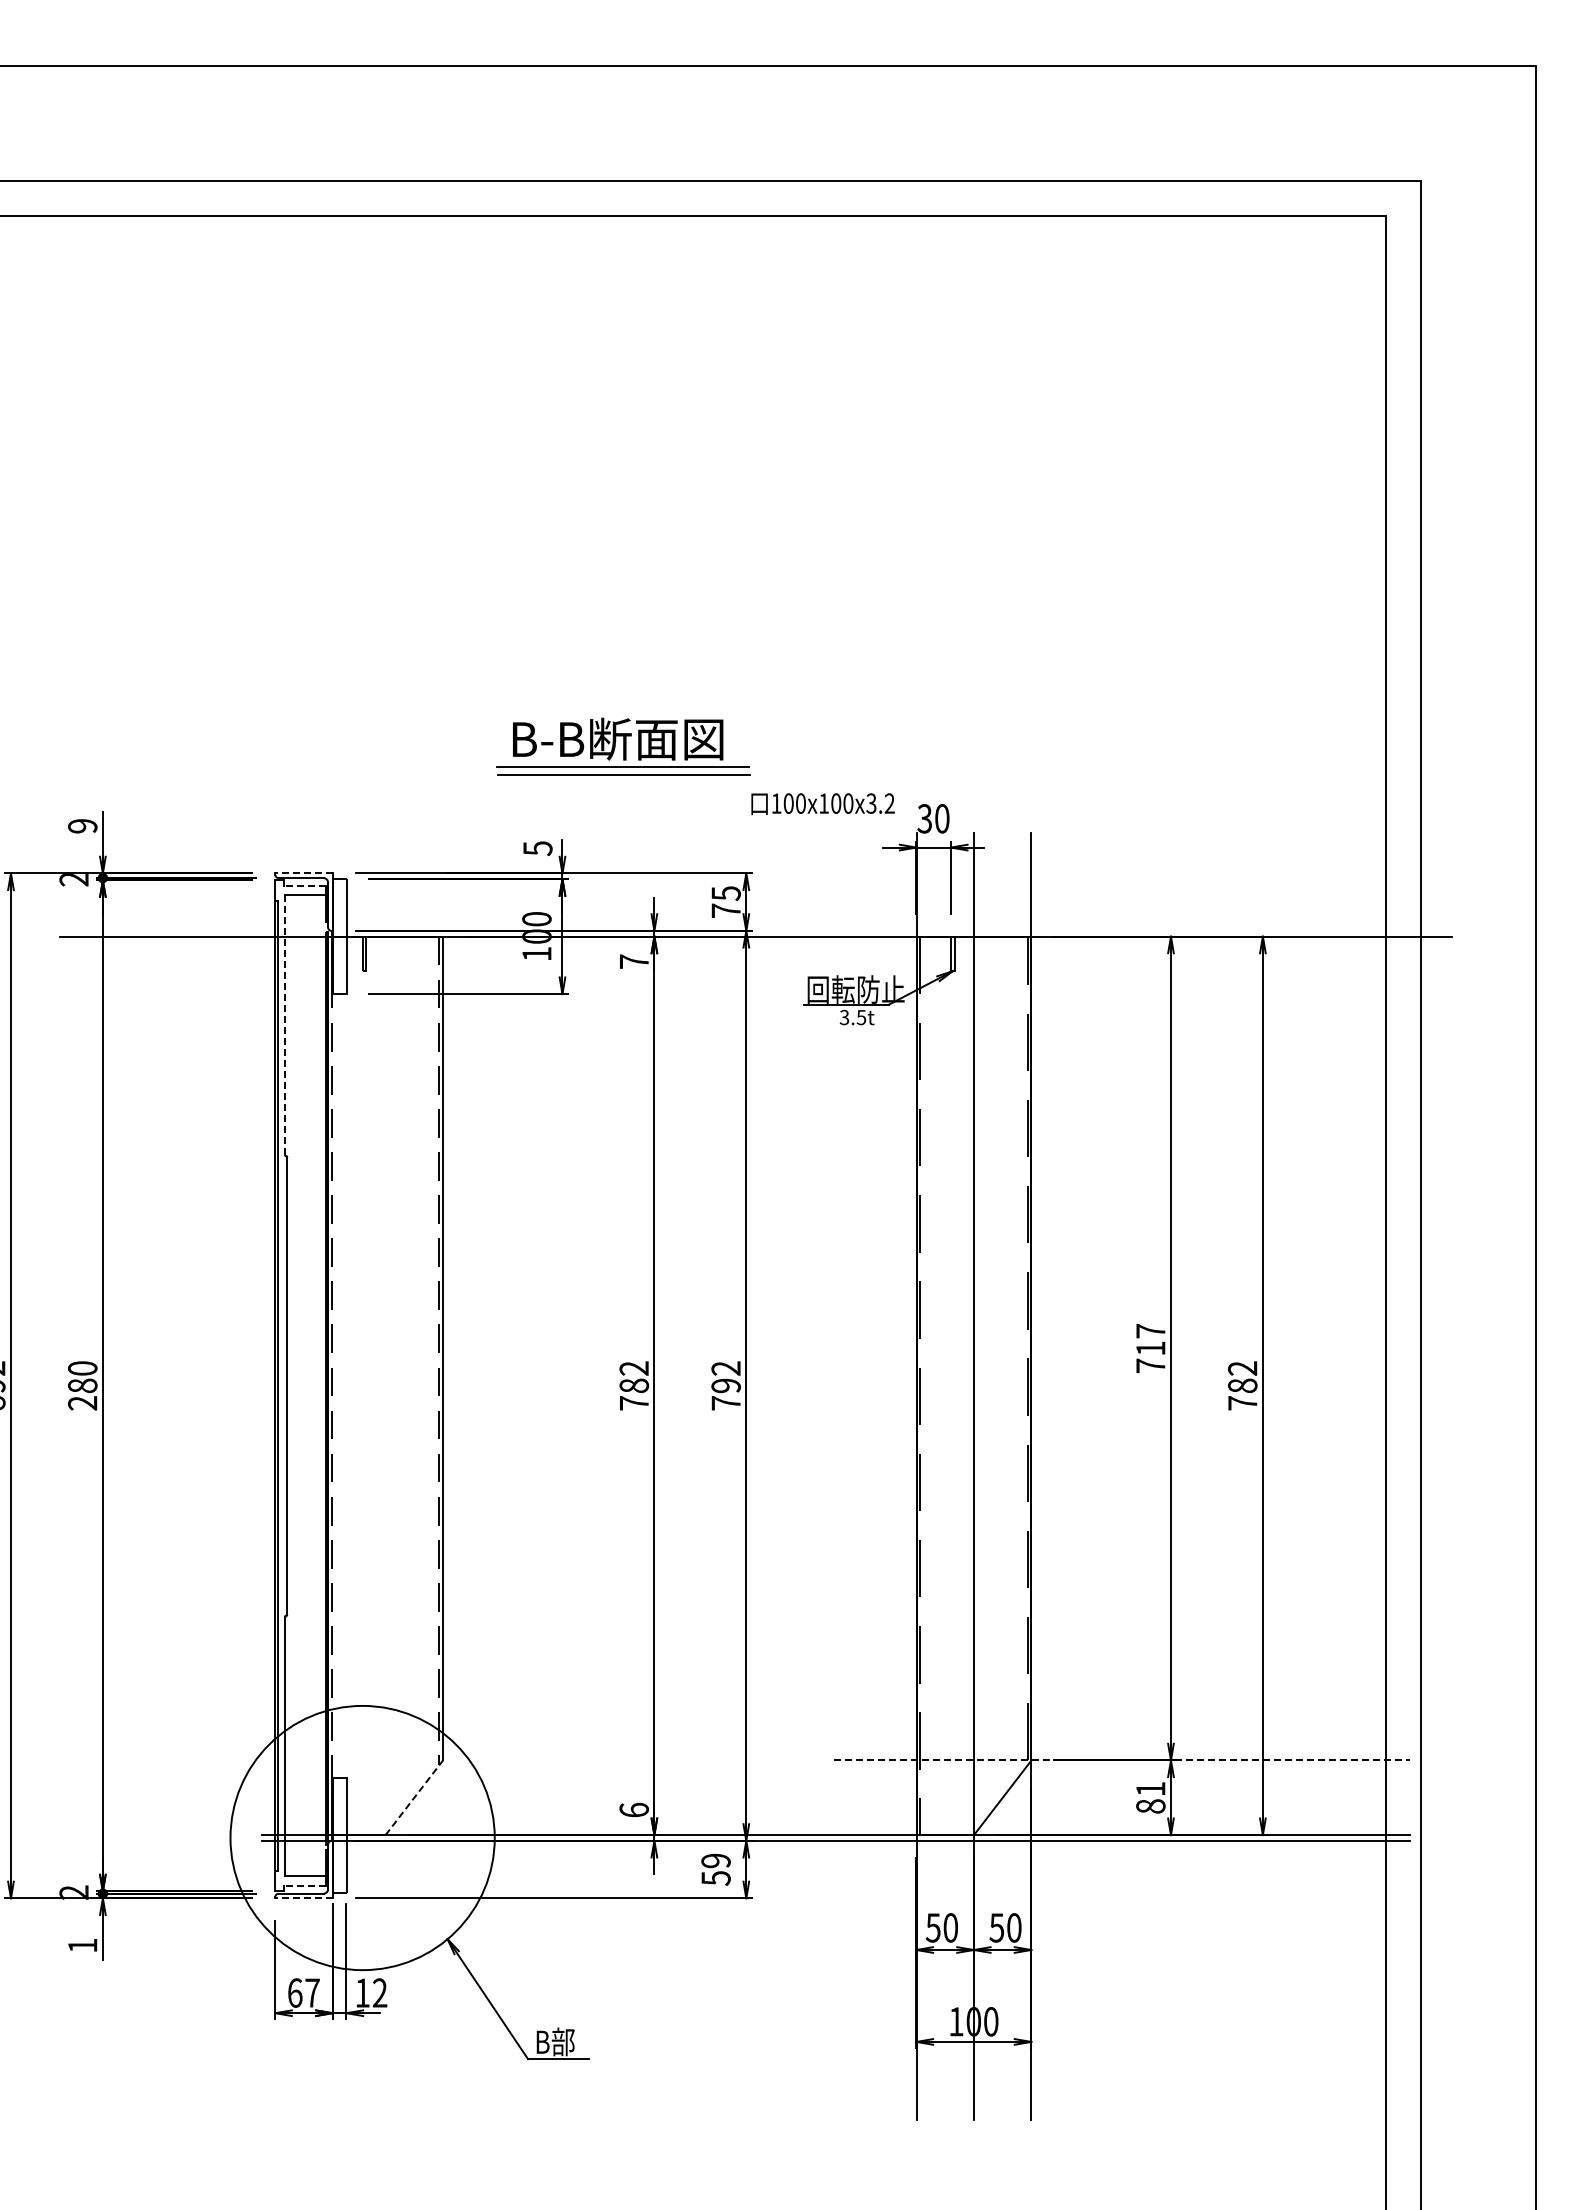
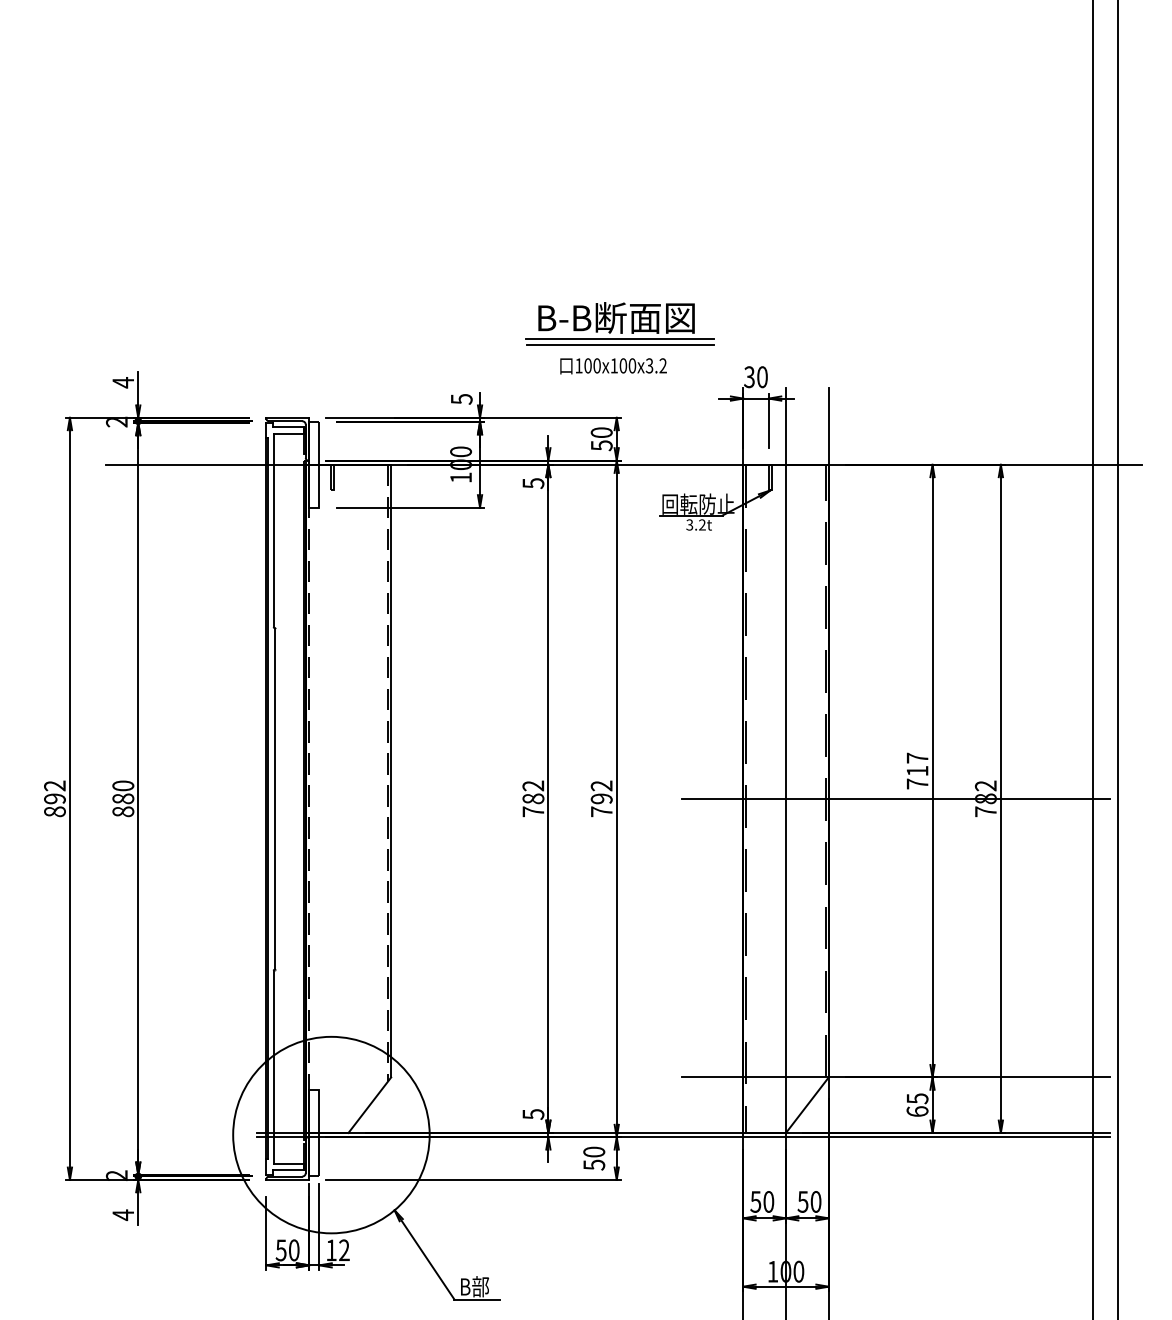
part: (623, 746) -> (620, 323), moved
text: (822, 804) -> (613, 366), moved
text: (82, 826) -> (123, 382), 9 -> 4
line: (303, 873) -> (287, 417), dashed -> solid
line: (305, 886) -> (288, 427), dashed -> solid
text: (725, 902) -> (601, 439), 75 -> 50
text: (634, 961) -> (533, 483), 7 -> 5
text: (861, 1017) -> (702, 524), 3.5t -> 3.2t
line: (285, 1025) -> (274, 530), dashed -> solid
line: (1121, 1385) -> (895, 798), added
text: (82, 1403) -> (123, 811), 280 -> 880
line: (1122, 1760) -> (896, 1077), dashed -> solid
line: (414, 1797) -> (370, 1104), dashed -> solid
text: (1150, 1797) -> (917, 1104), 81 -> 65
text: (634, 1809) -> (533, 1113), 6 -> 5
text: (715, 1860) -> (593, 1151), 59 -> 50
line: (305, 1885) -> (288, 1170), dashed -> solid
line: (303, 1898) -> (287, 1180), dashed -> solid
text: (82, 1945) -> (123, 1215), 1 -> 4
text: (303, 1992) -> (287, 1249), 67 -> 50

